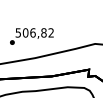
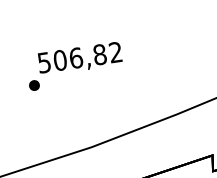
text: (31, 36) -> (74, 66), moved

